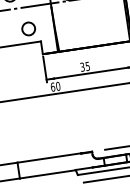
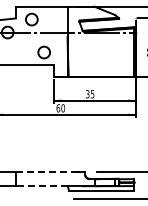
line: (50, 157) -> (46, 171), solid -> dashed
line: (48, 174) -> (42, 186), solid -> dashed

